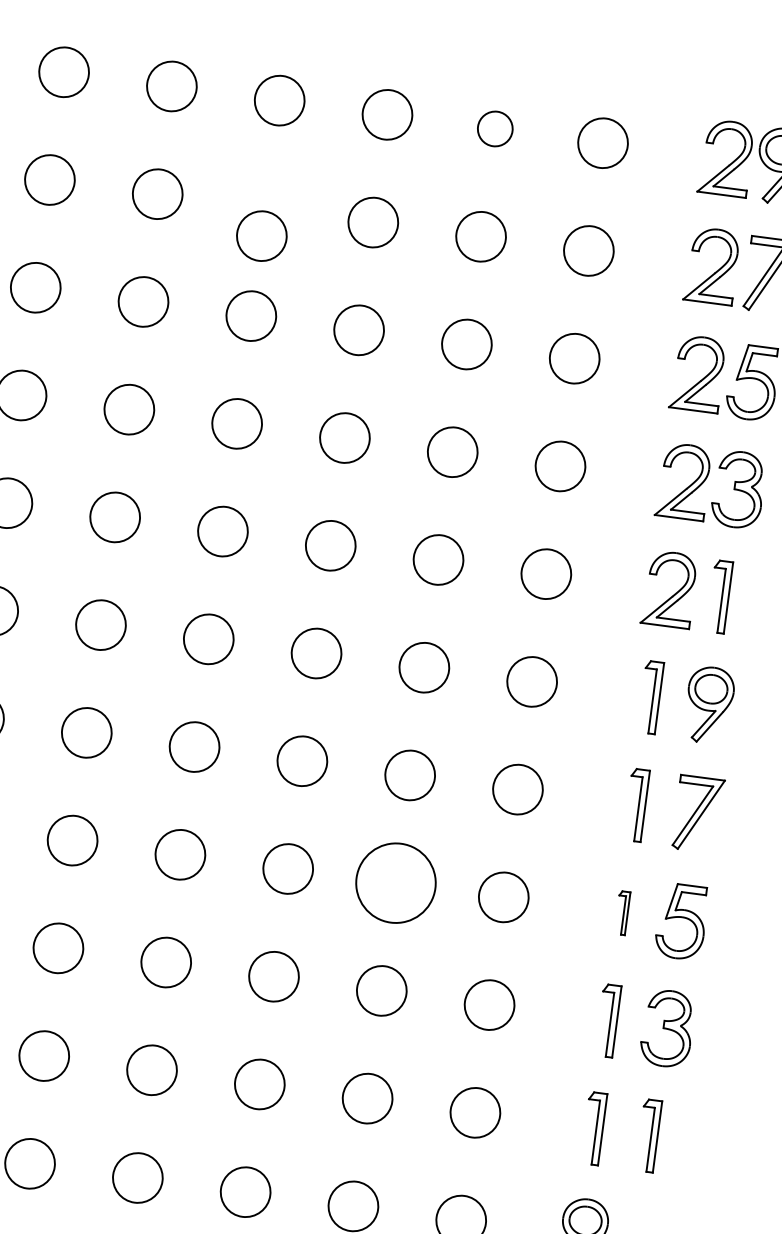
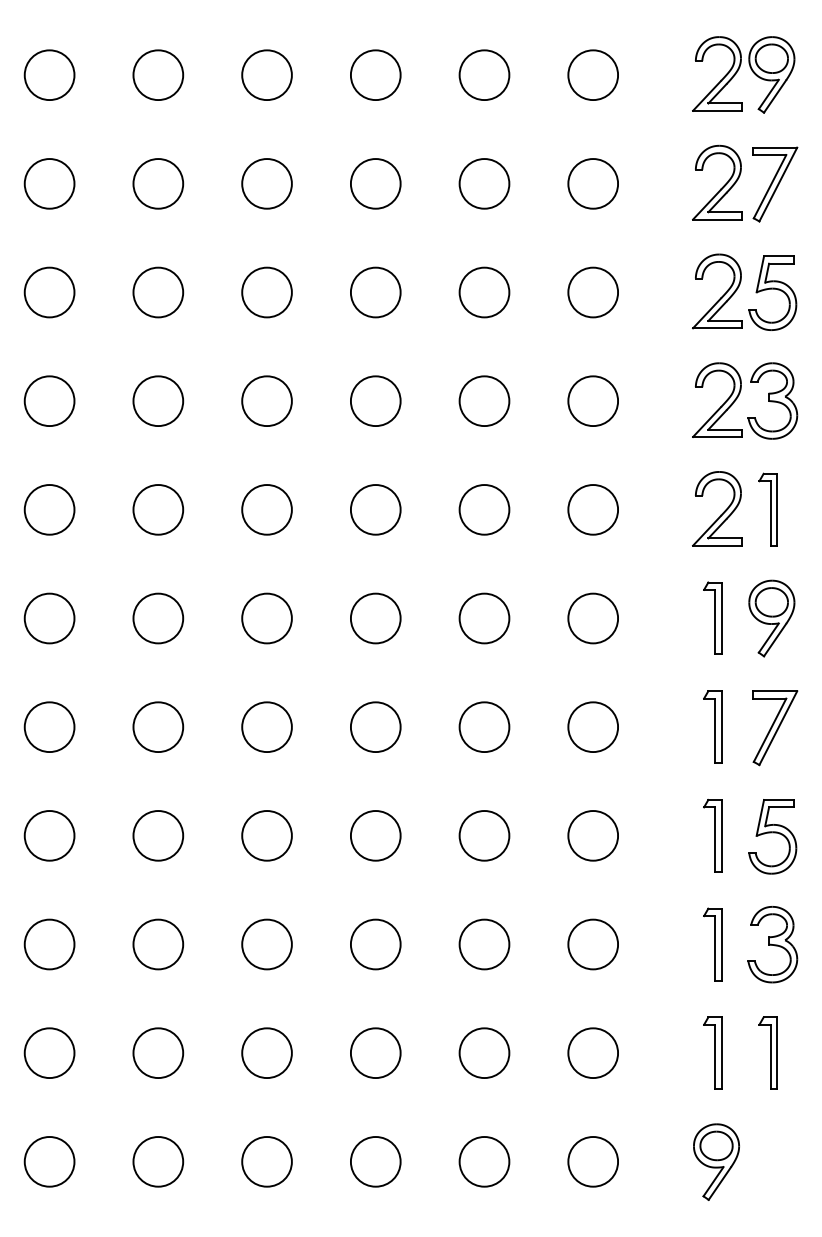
circle: (495, 128) -> (484, 74), size x1.43
circle: (261, 235) -> (266, 183), moved
circle: (396, 882) -> (484, 835), size x0.62
part: (622, 912) -> (712, 835), size x1.67

